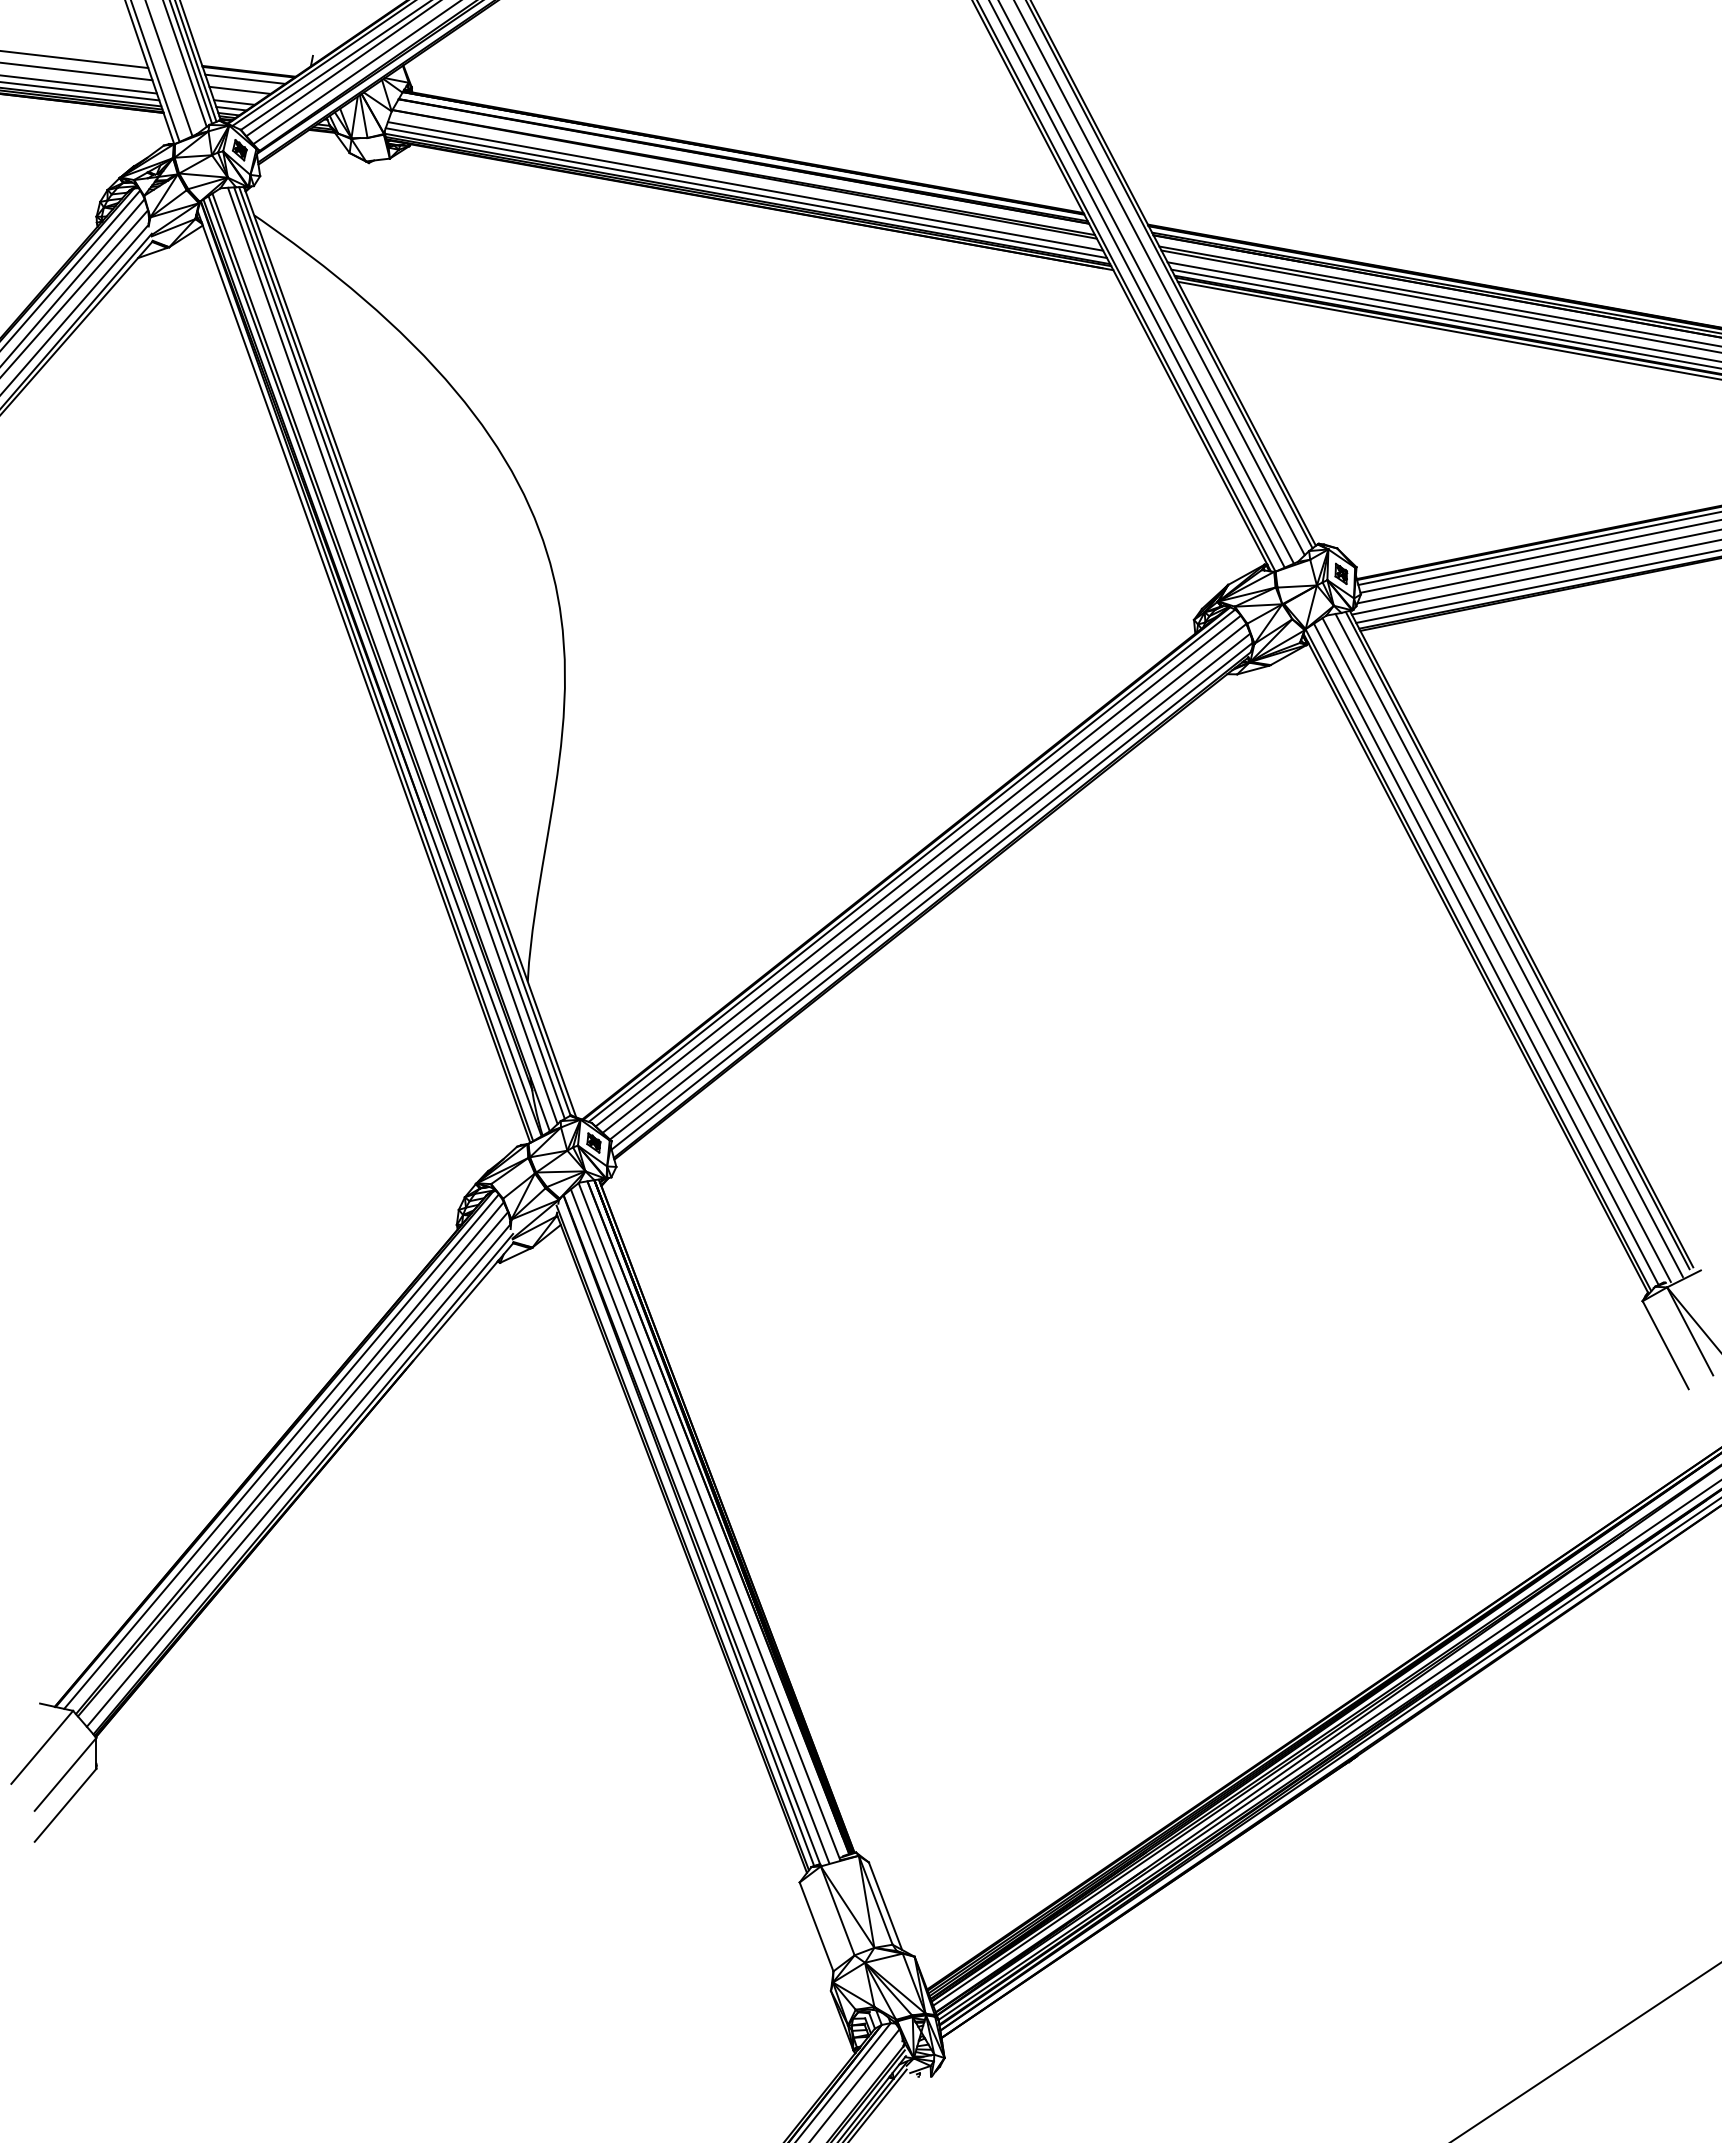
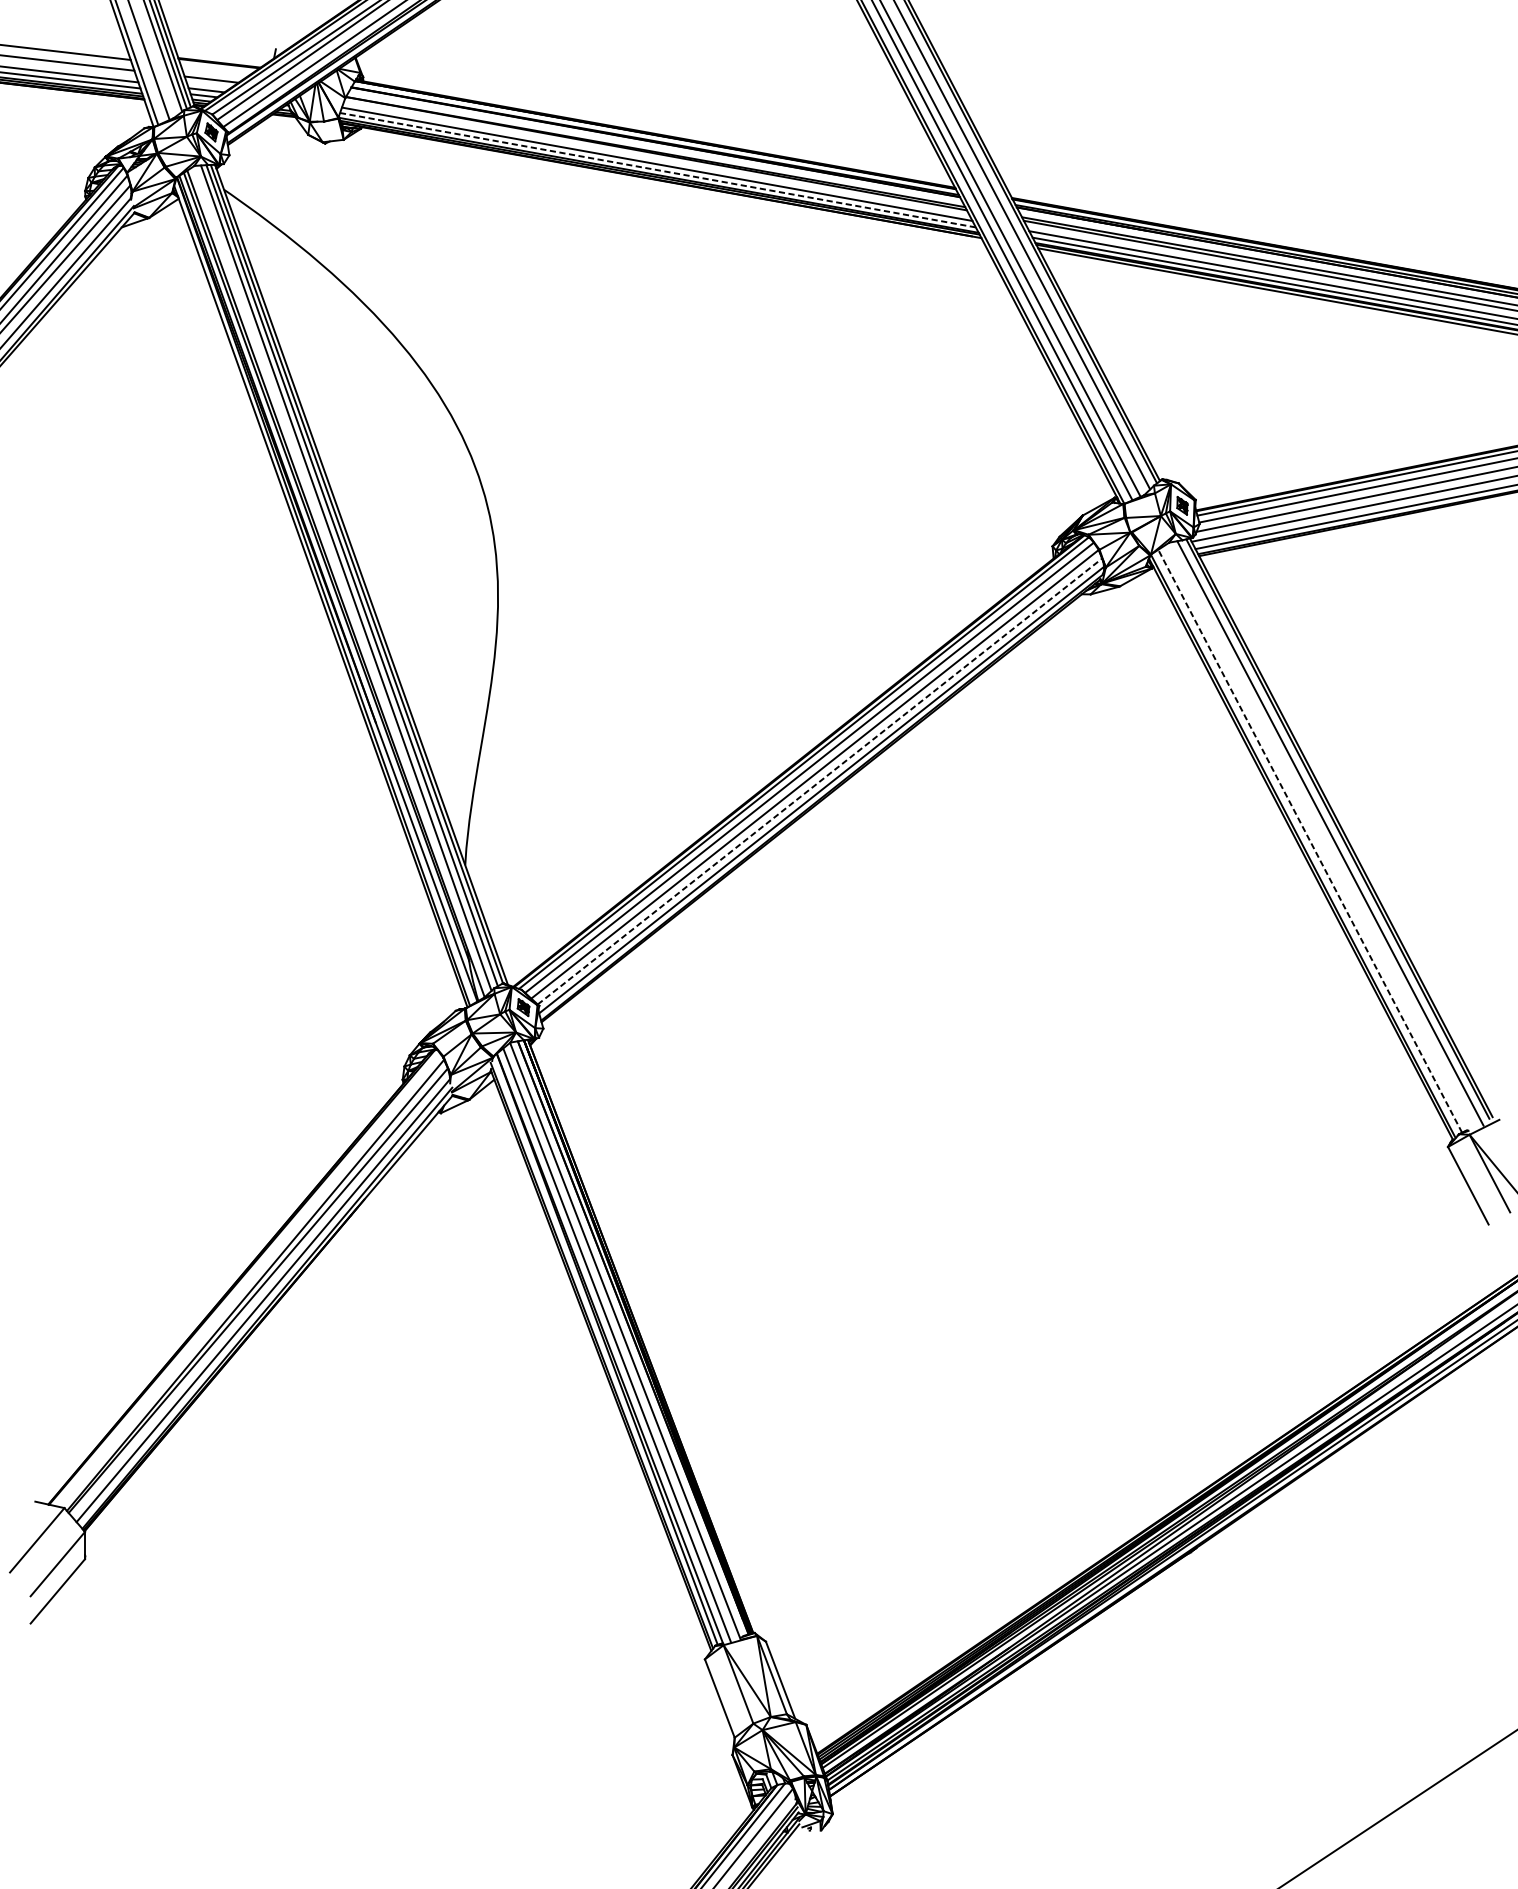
line: (245, 78) -> (216, 69), removed
line: (745, 193) -> (657, 170), solid -> dashed
line: (930, 886) -> (820, 781), solid -> dashed
line: (1496, 949) -> (1319, 836), removed
line: (1486, 954) -> (1310, 841), solid -> dashed
line: (281, 1451) -> (248, 1279), removed

